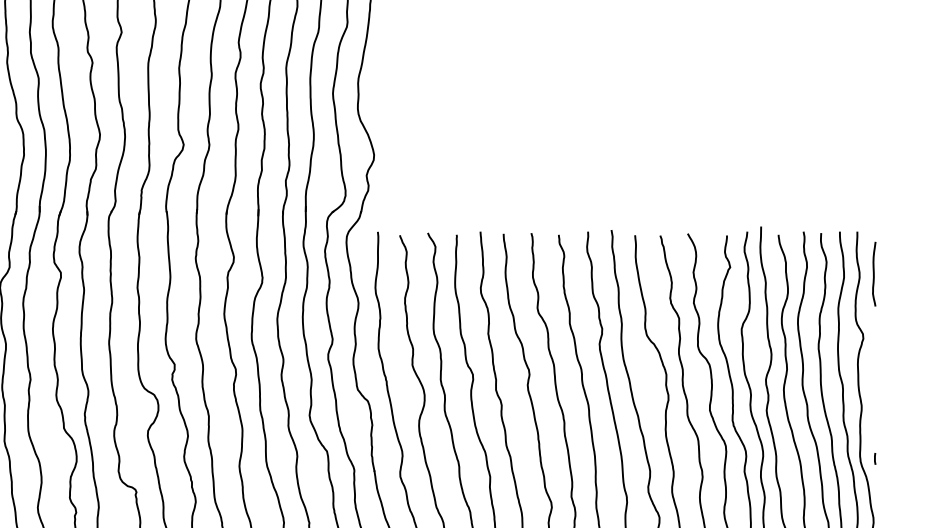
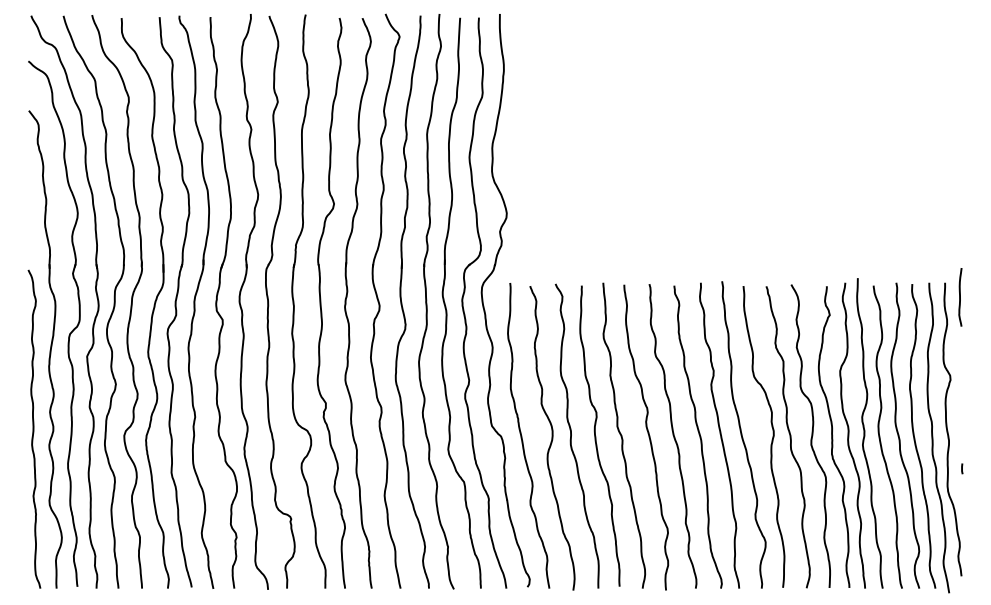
curve: (874, 274) -> (960, 297), moved
line: (875, 458) -> (962, 468), moved

